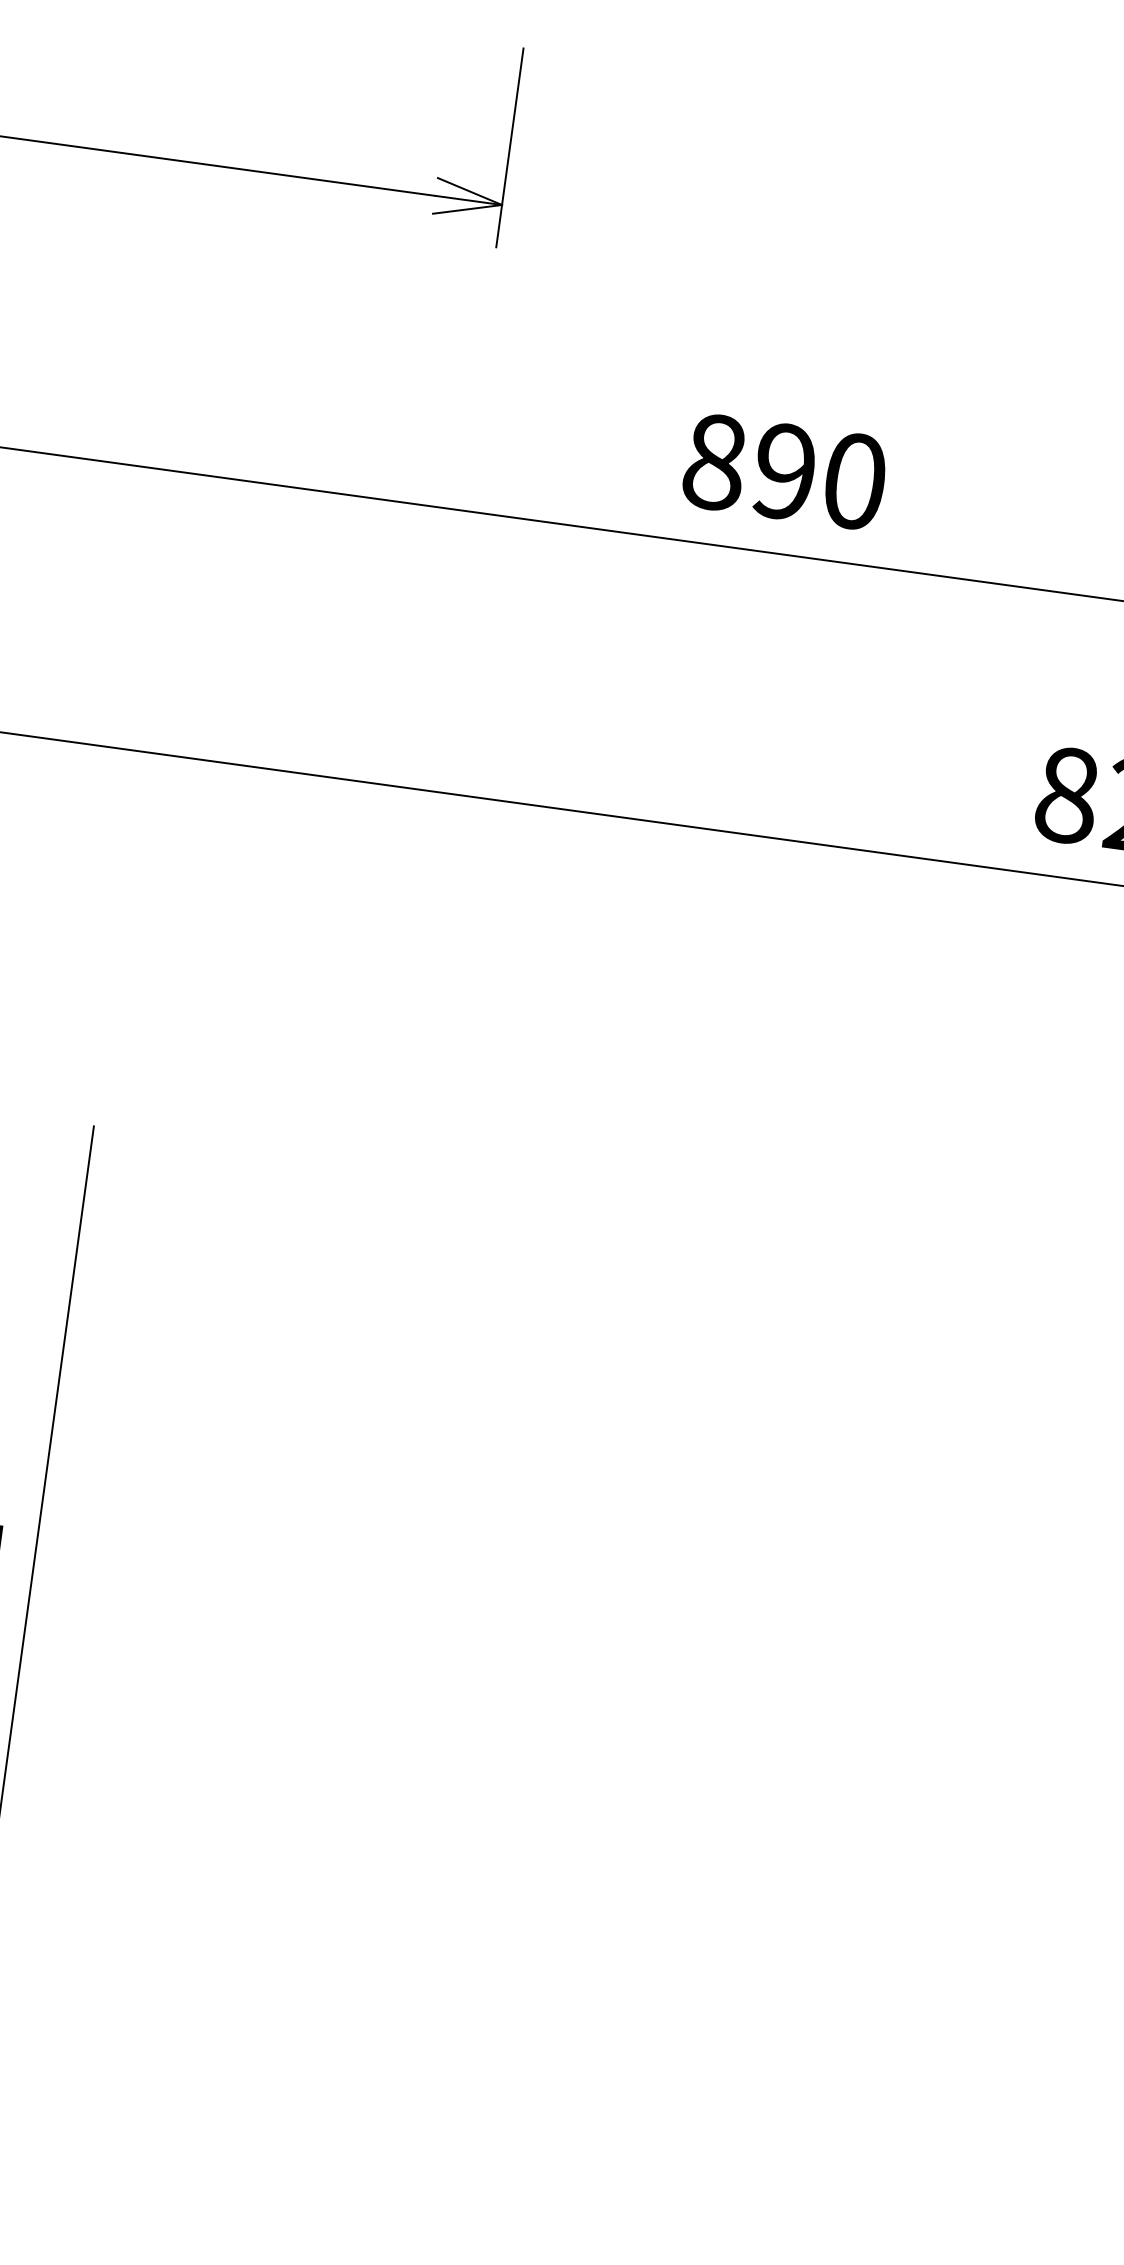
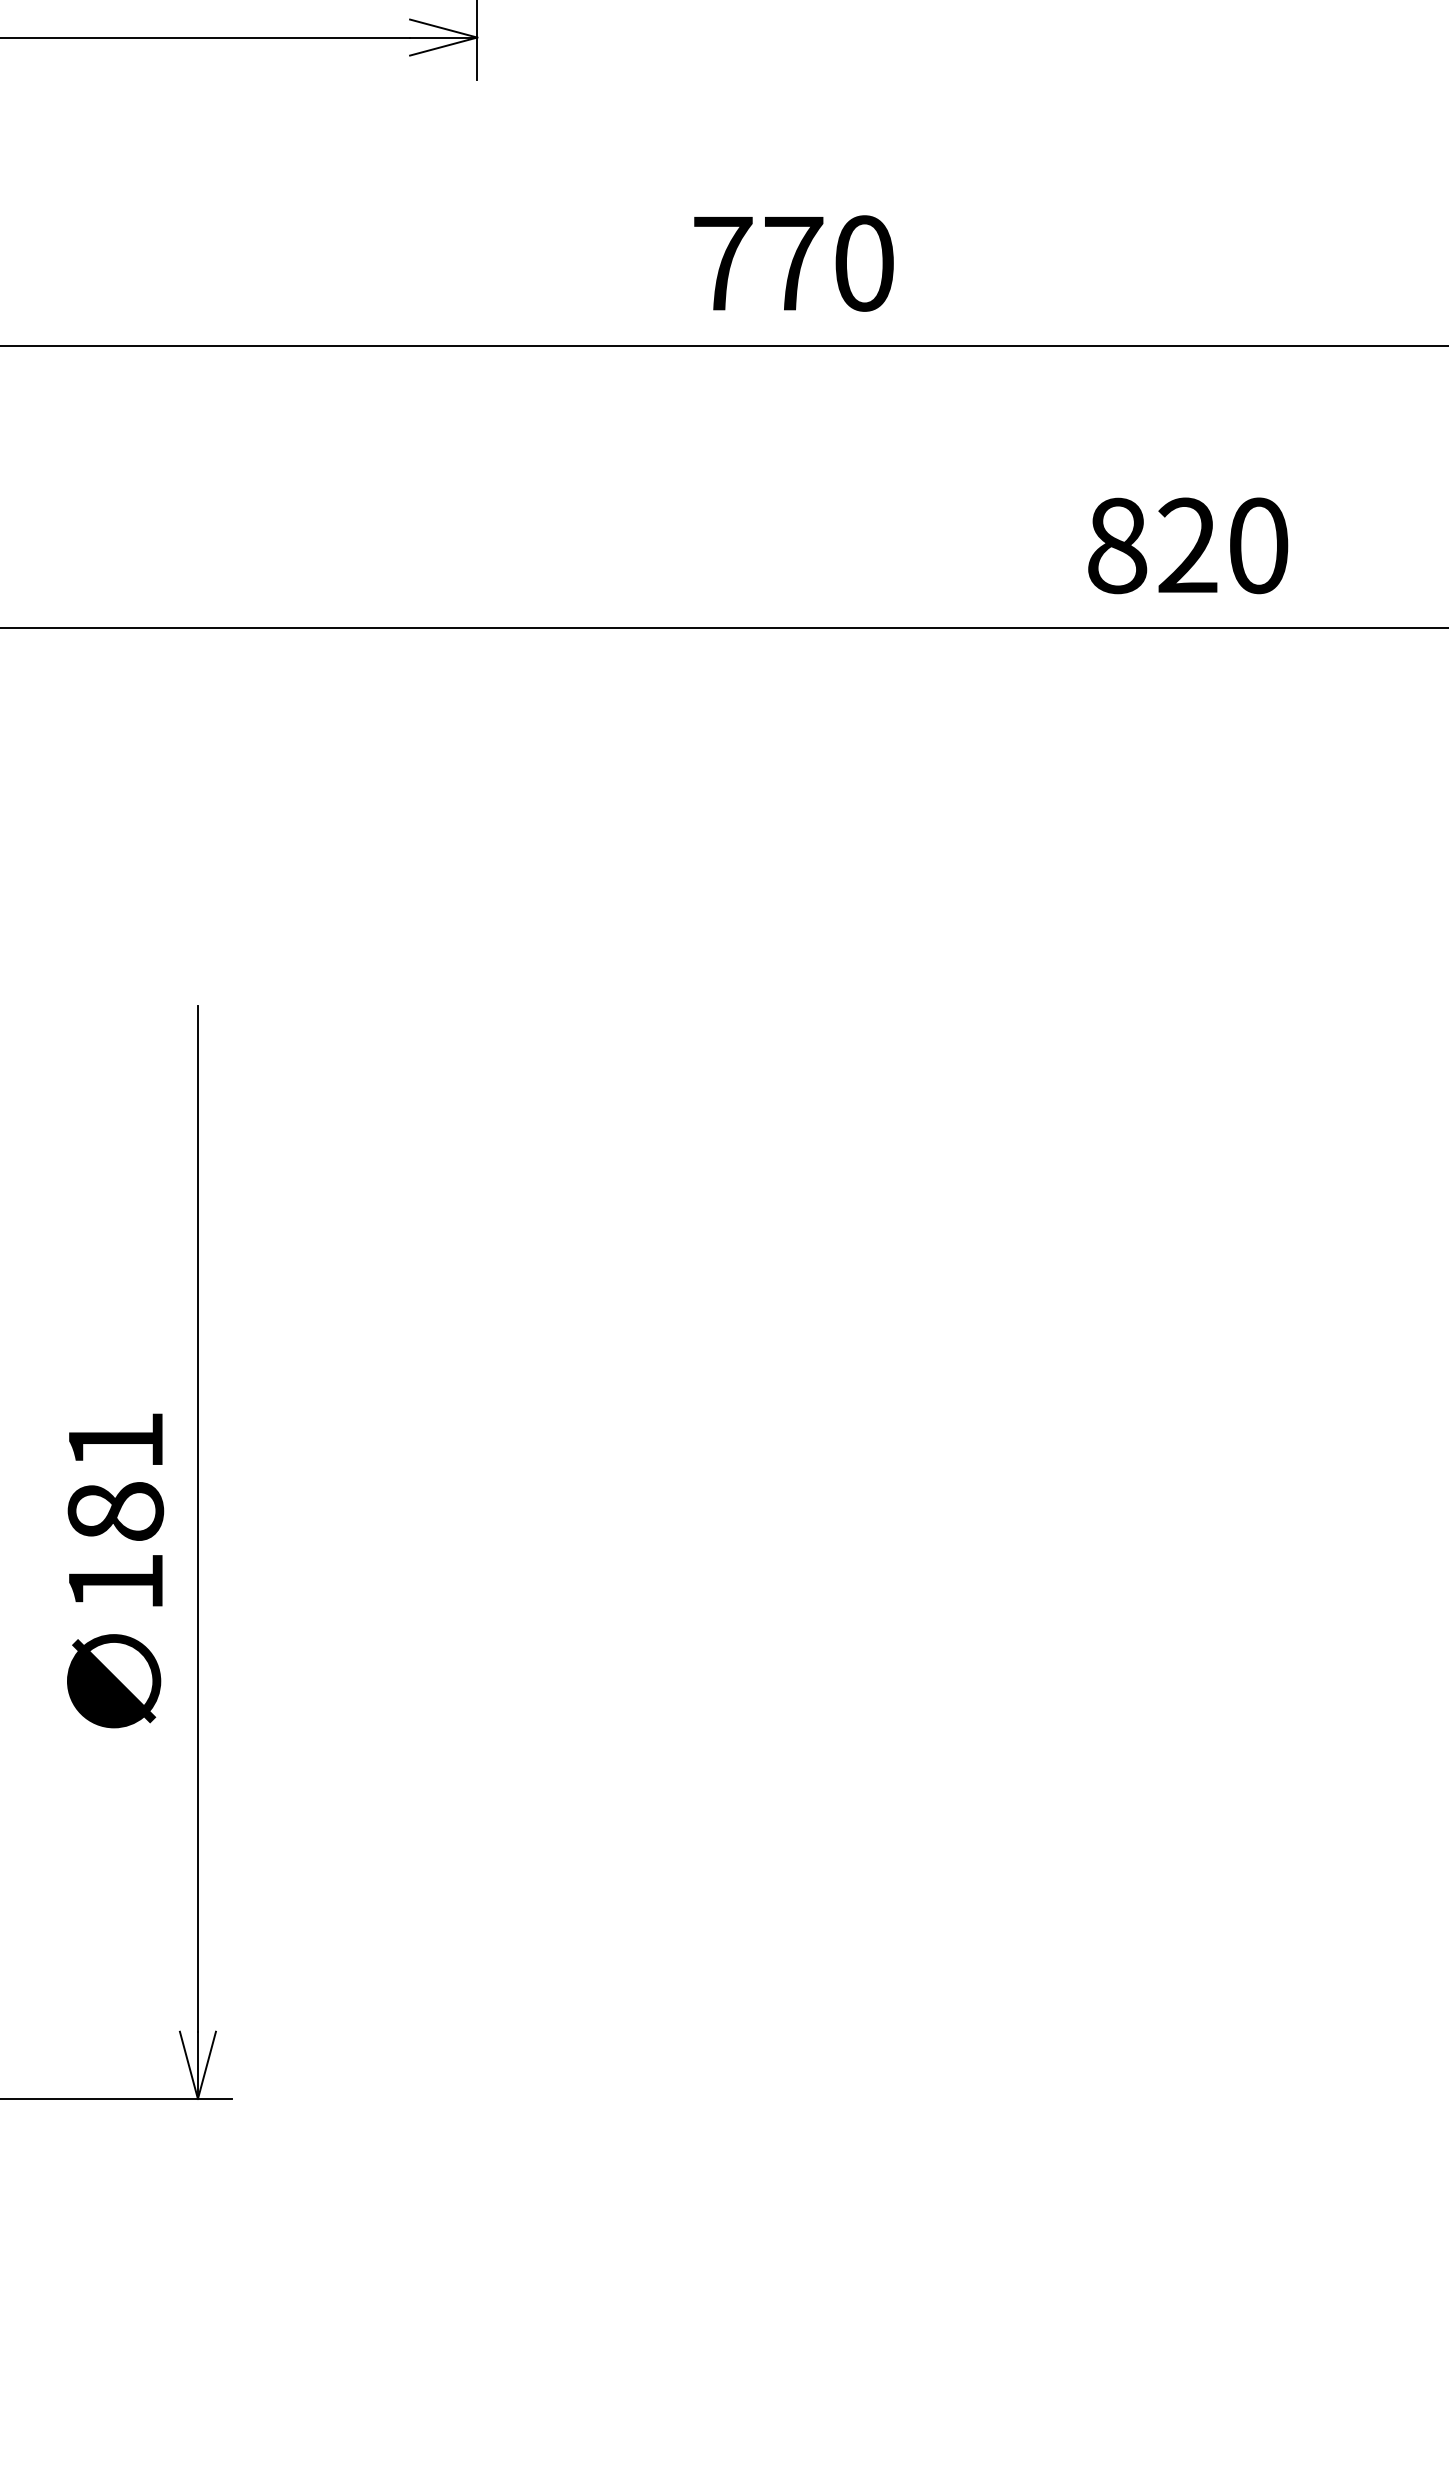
text: (750, 467) -> (758, 263), 890 -> 770

